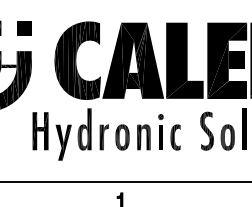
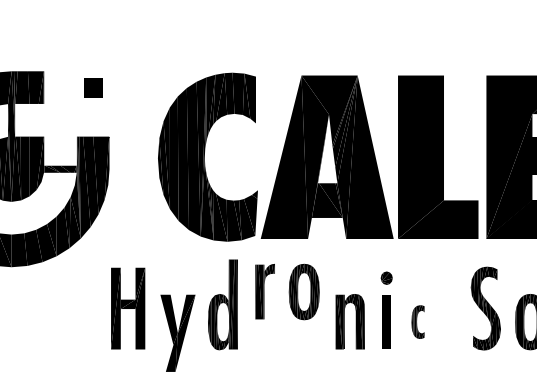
part: (24, 28) -> (93, 87), size x0.6
part: (114, 137) -> (286, 292), moved
part: (175, 137) -> (418, 322), size x0.6

